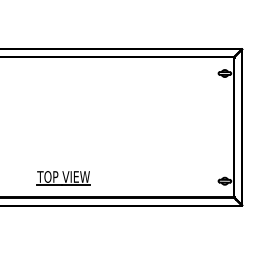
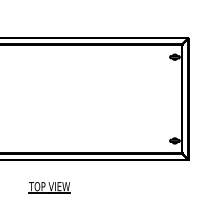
part: (63, 178) -> (49, 187), moved

